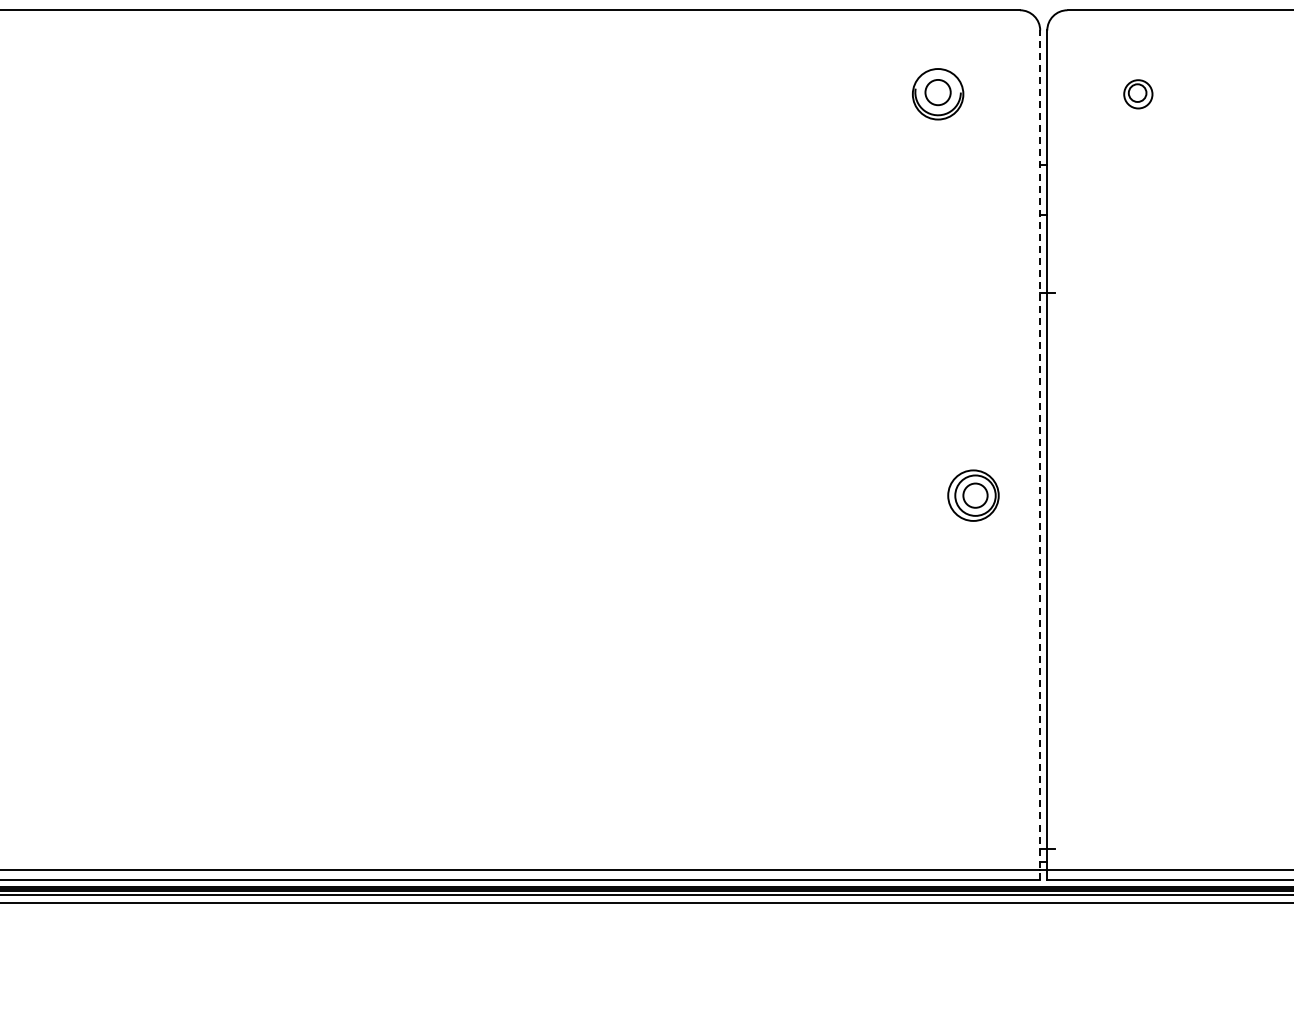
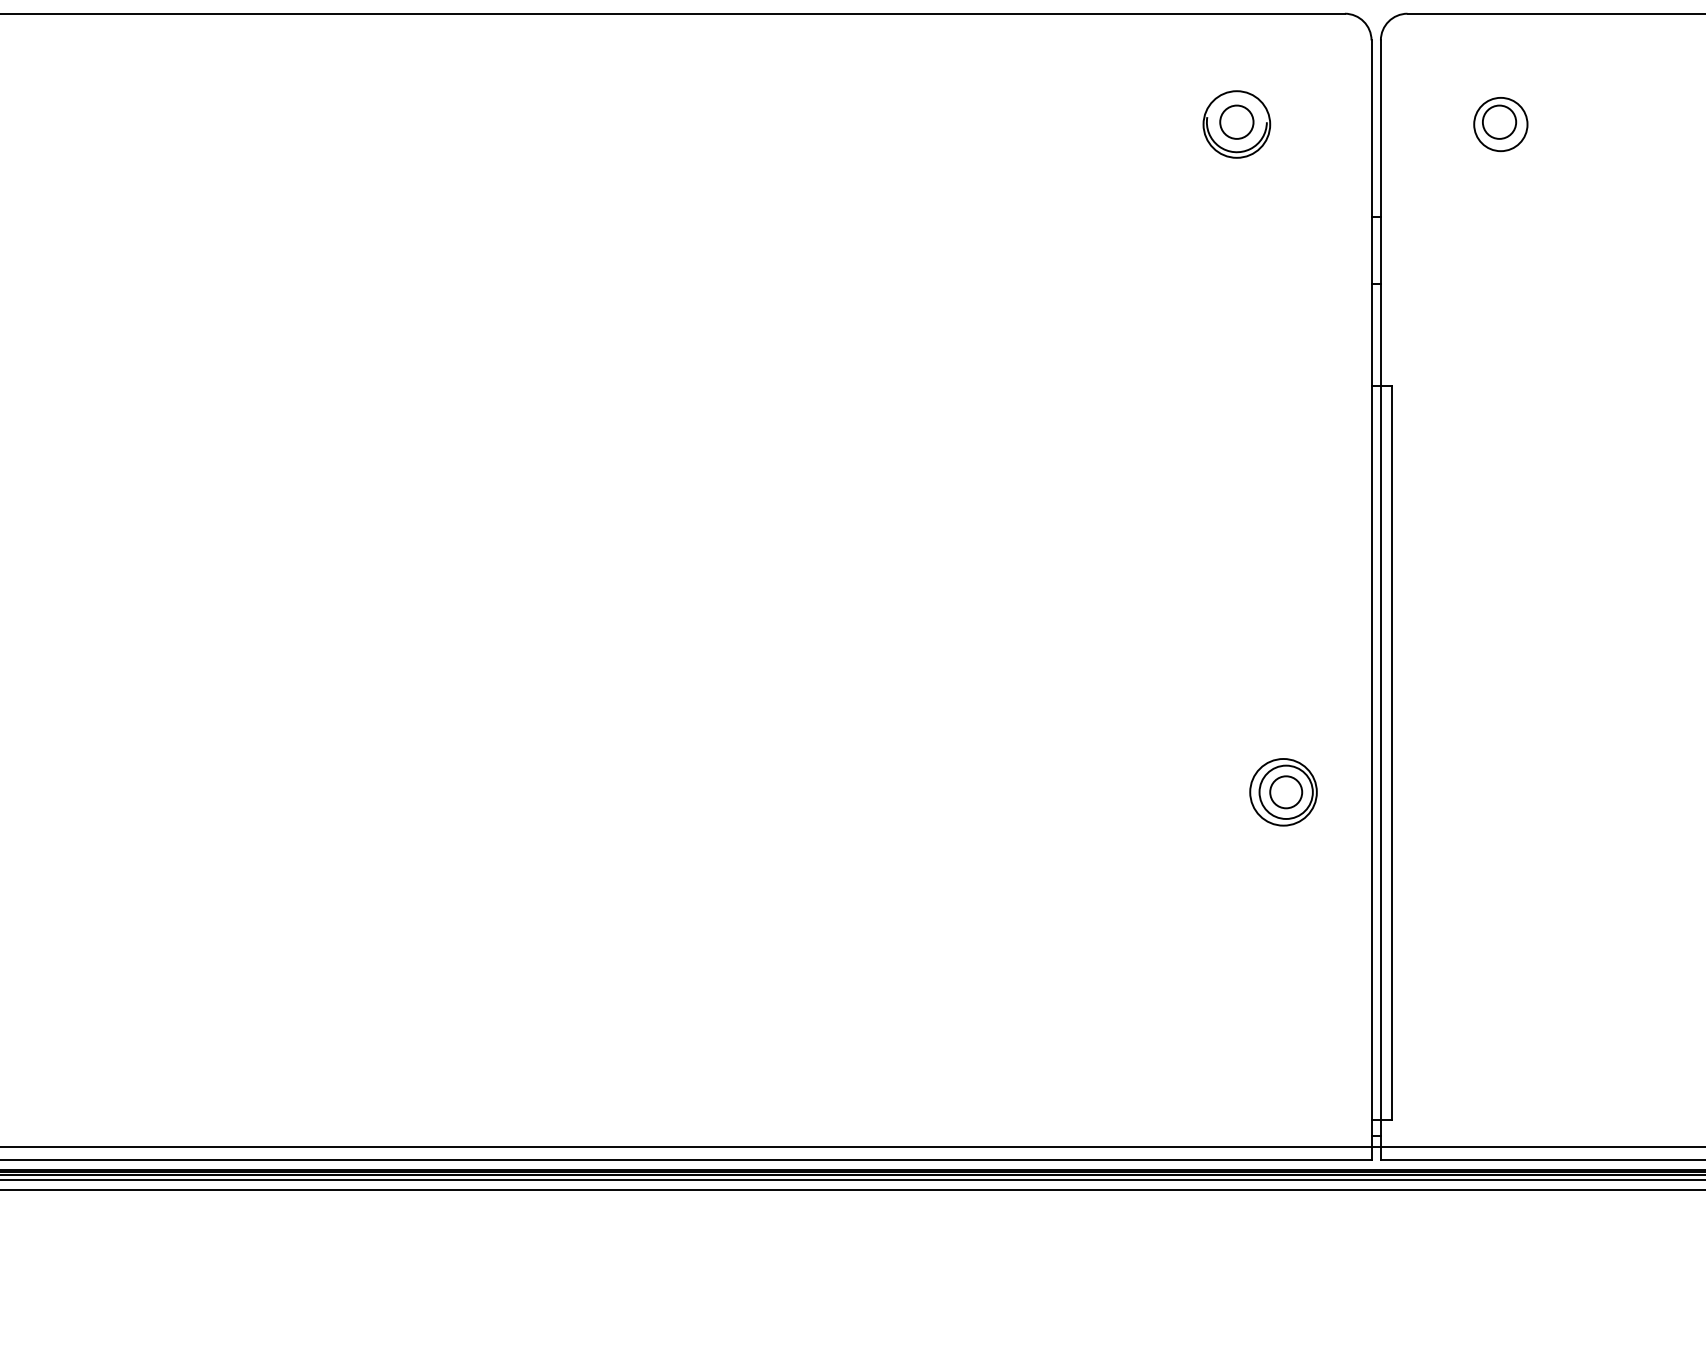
part: (1138, 94) -> (1501, 124), size x1.43
line: (1040, 455) -> (1371, 600), dashed -> solid
part: (973, 495) -> (1283, 792), moved
line: (1055, 570) -> (1391, 752), added

